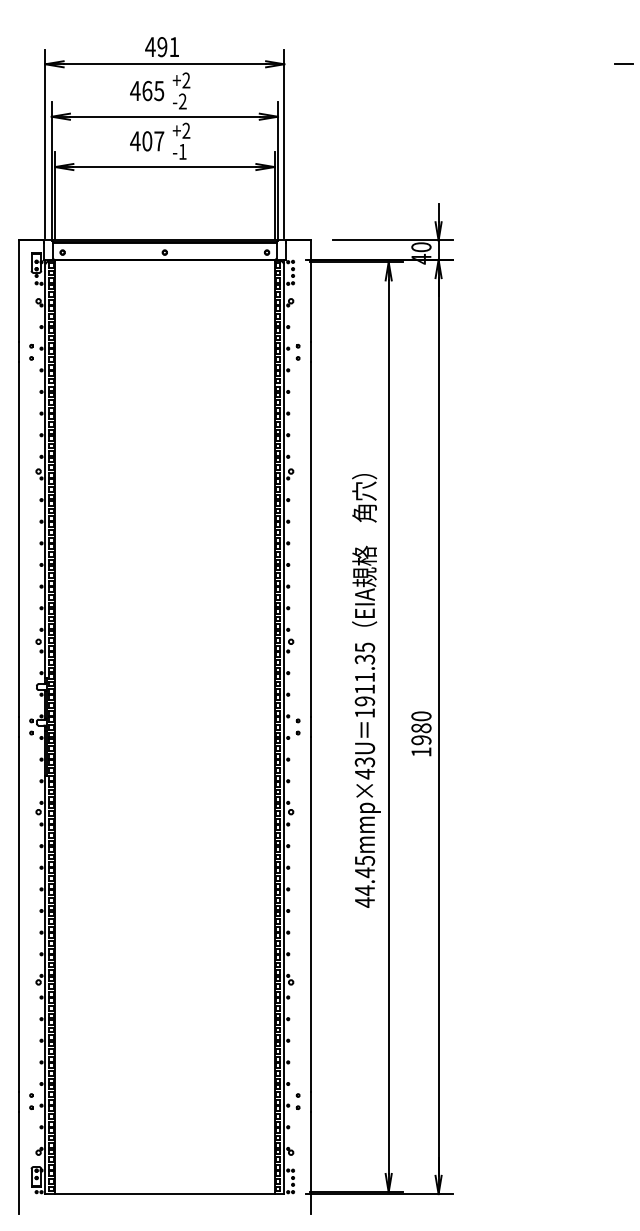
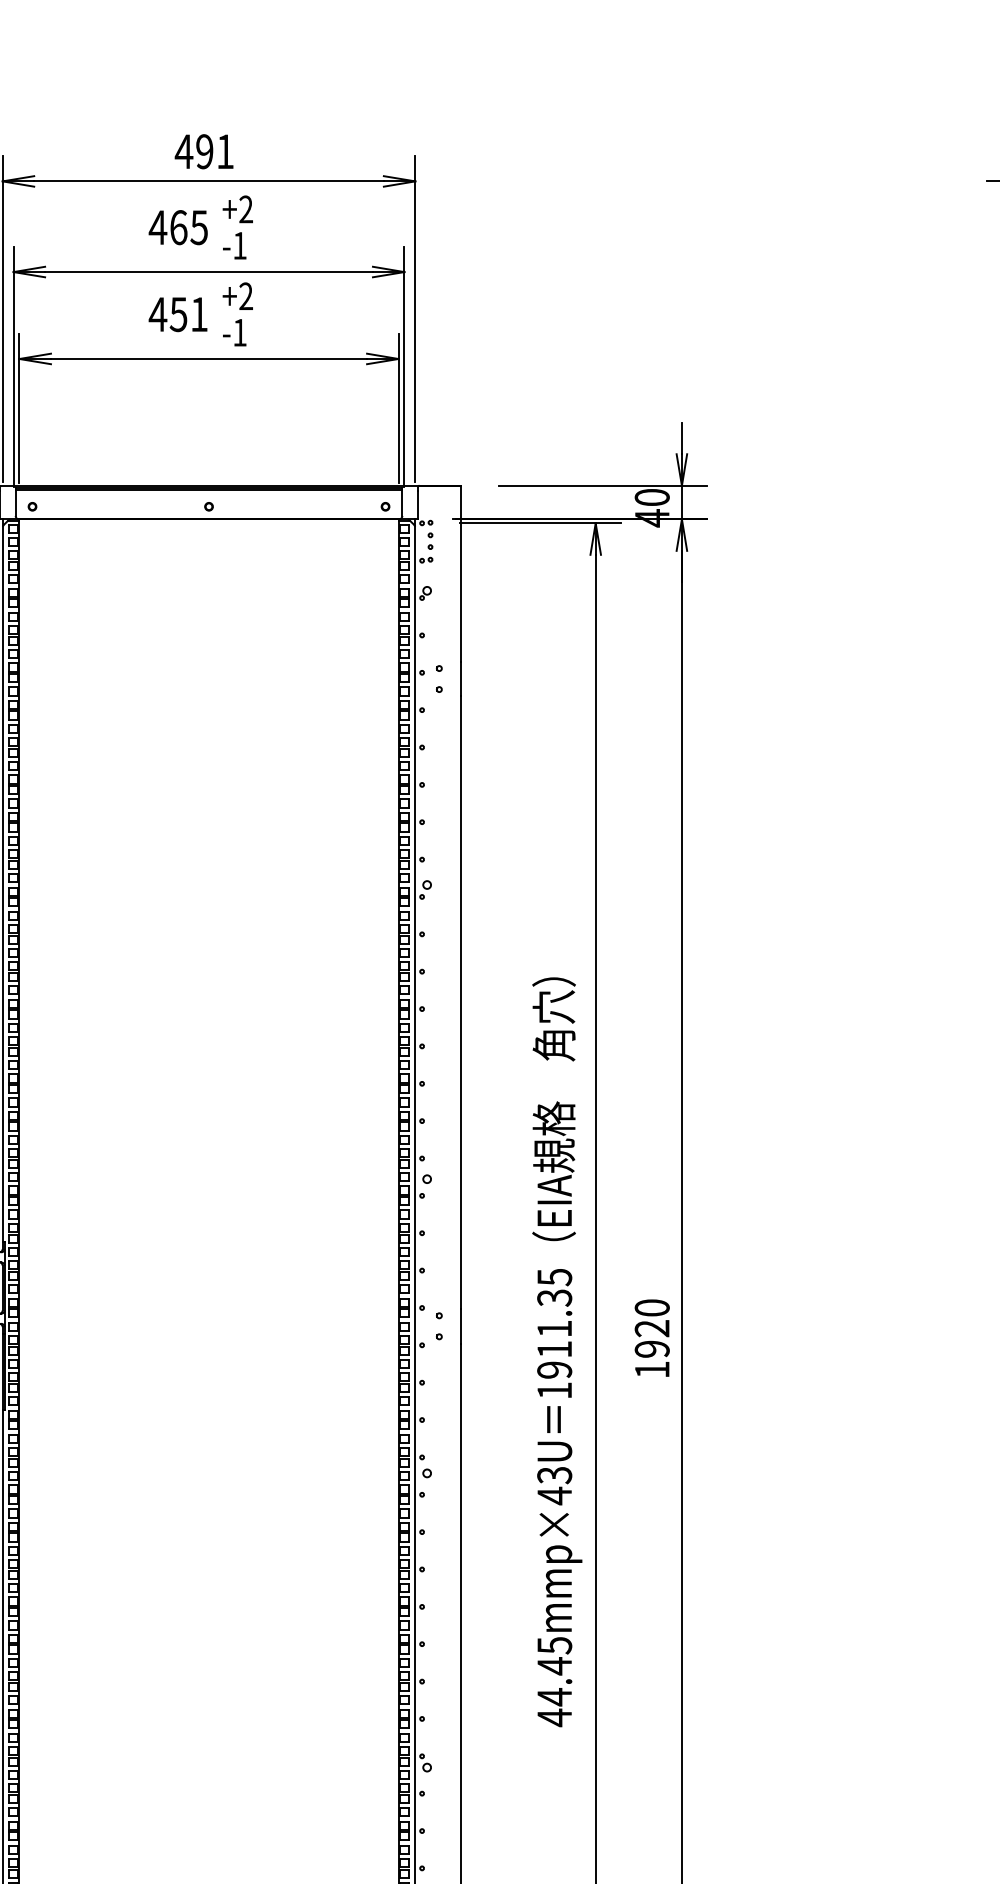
text: (182, 101) -> (239, 245), -2 -> -1
text: (153, 141) -> (189, 314), 407 -> 451
text: (366, 690) -> (557, 1351), moved
text: (421, 728) -> (652, 1328), 1980 -> 1920

